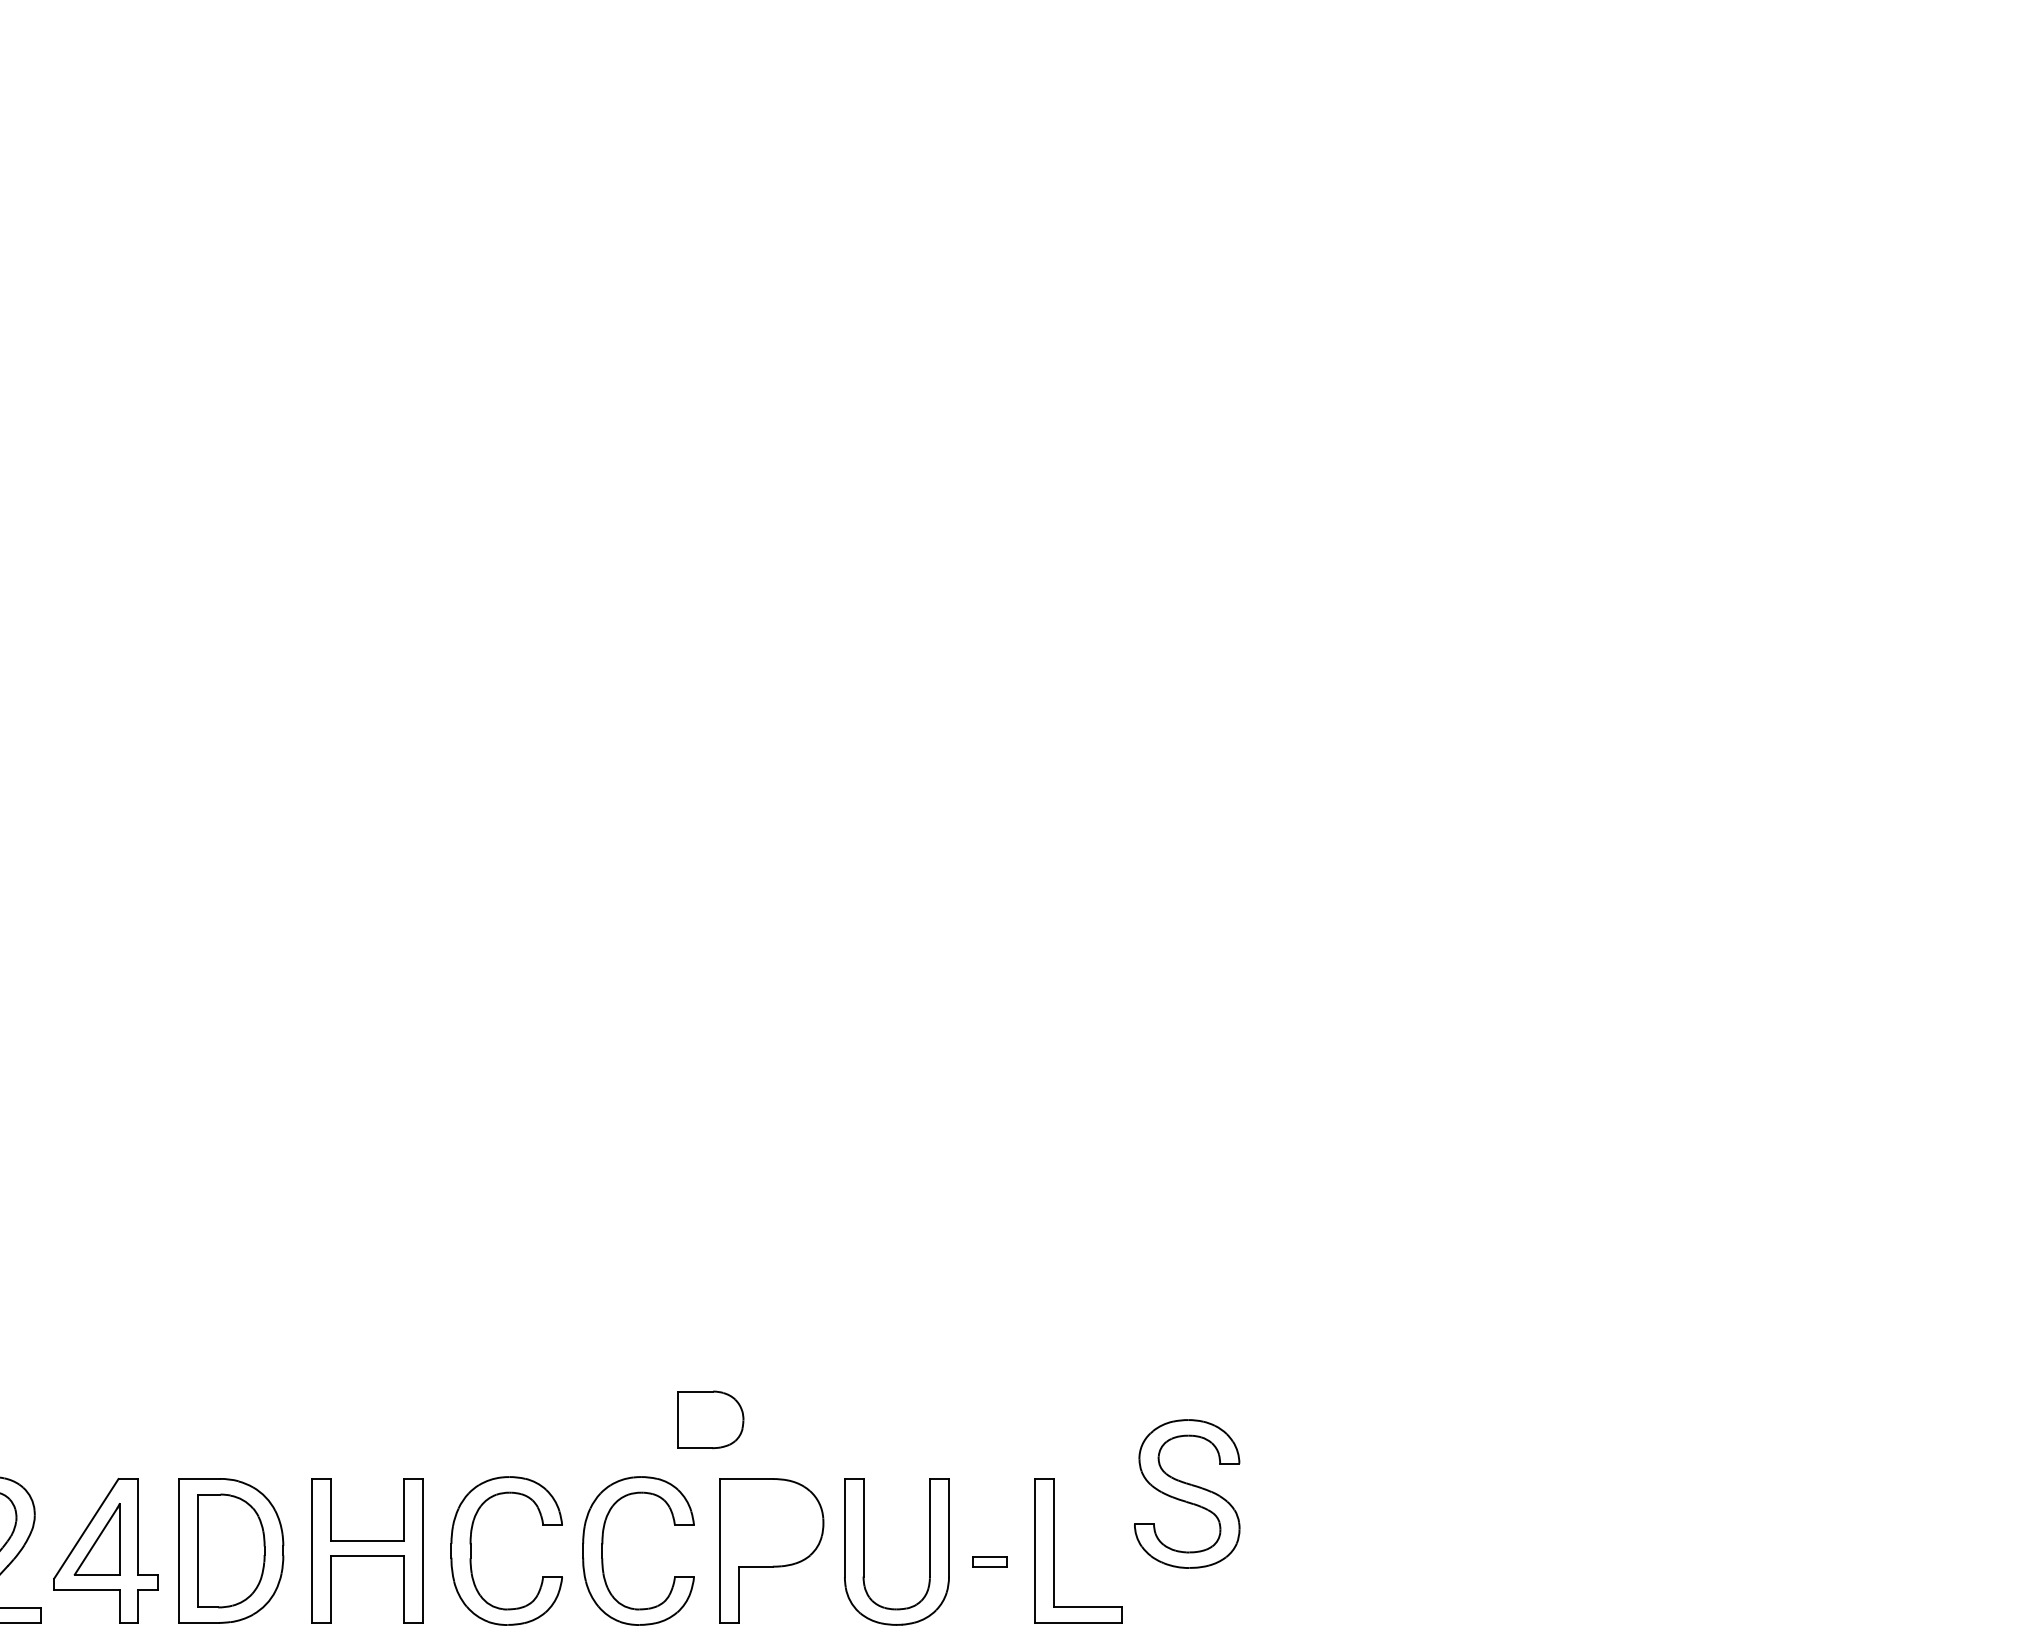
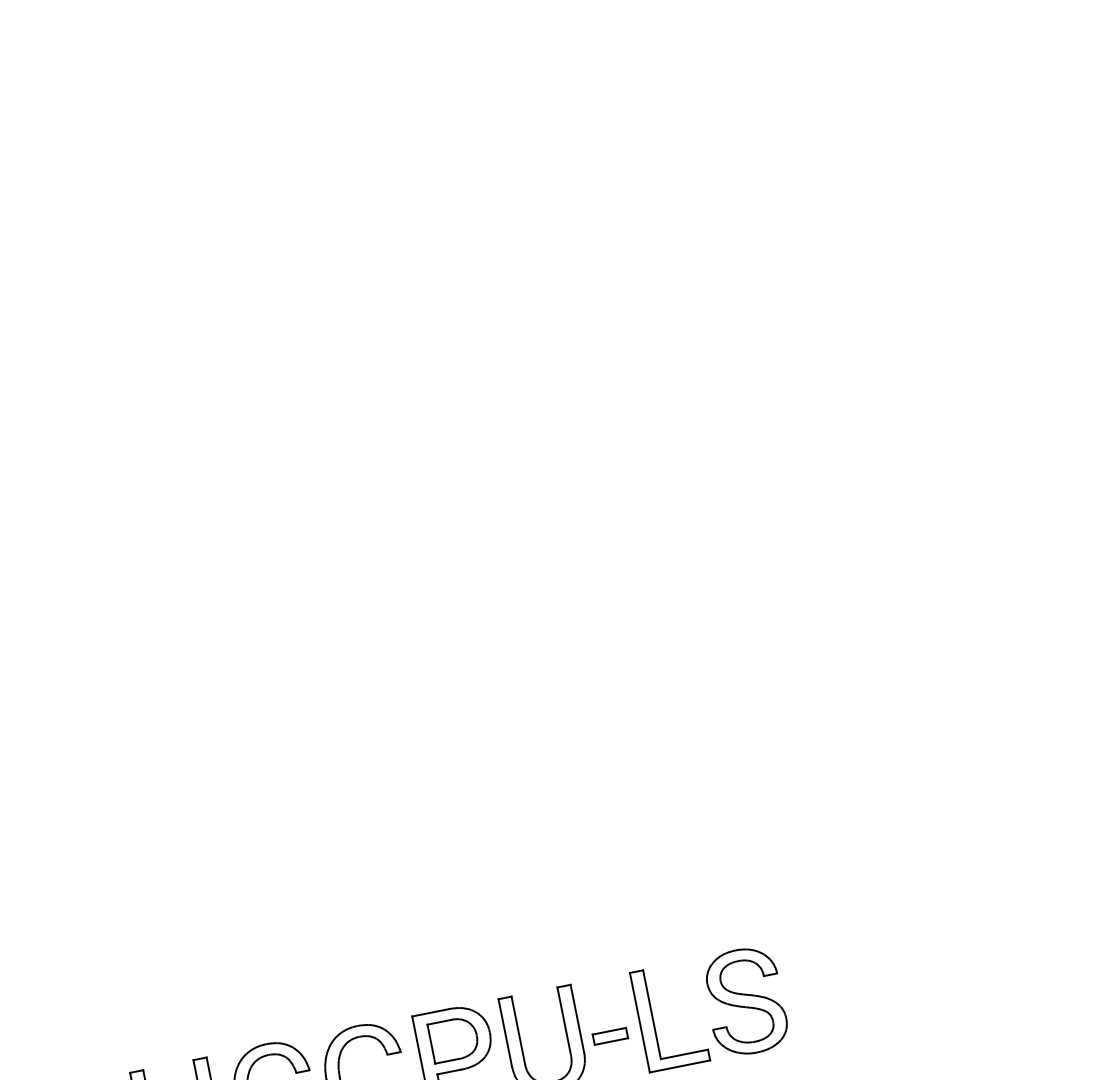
part: (710, 1419) -> (453, 1039), moved
part: (1187, 1493) -> (745, 1001), moved
part: (989, 1561) -> (610, 1036), size x1.43

